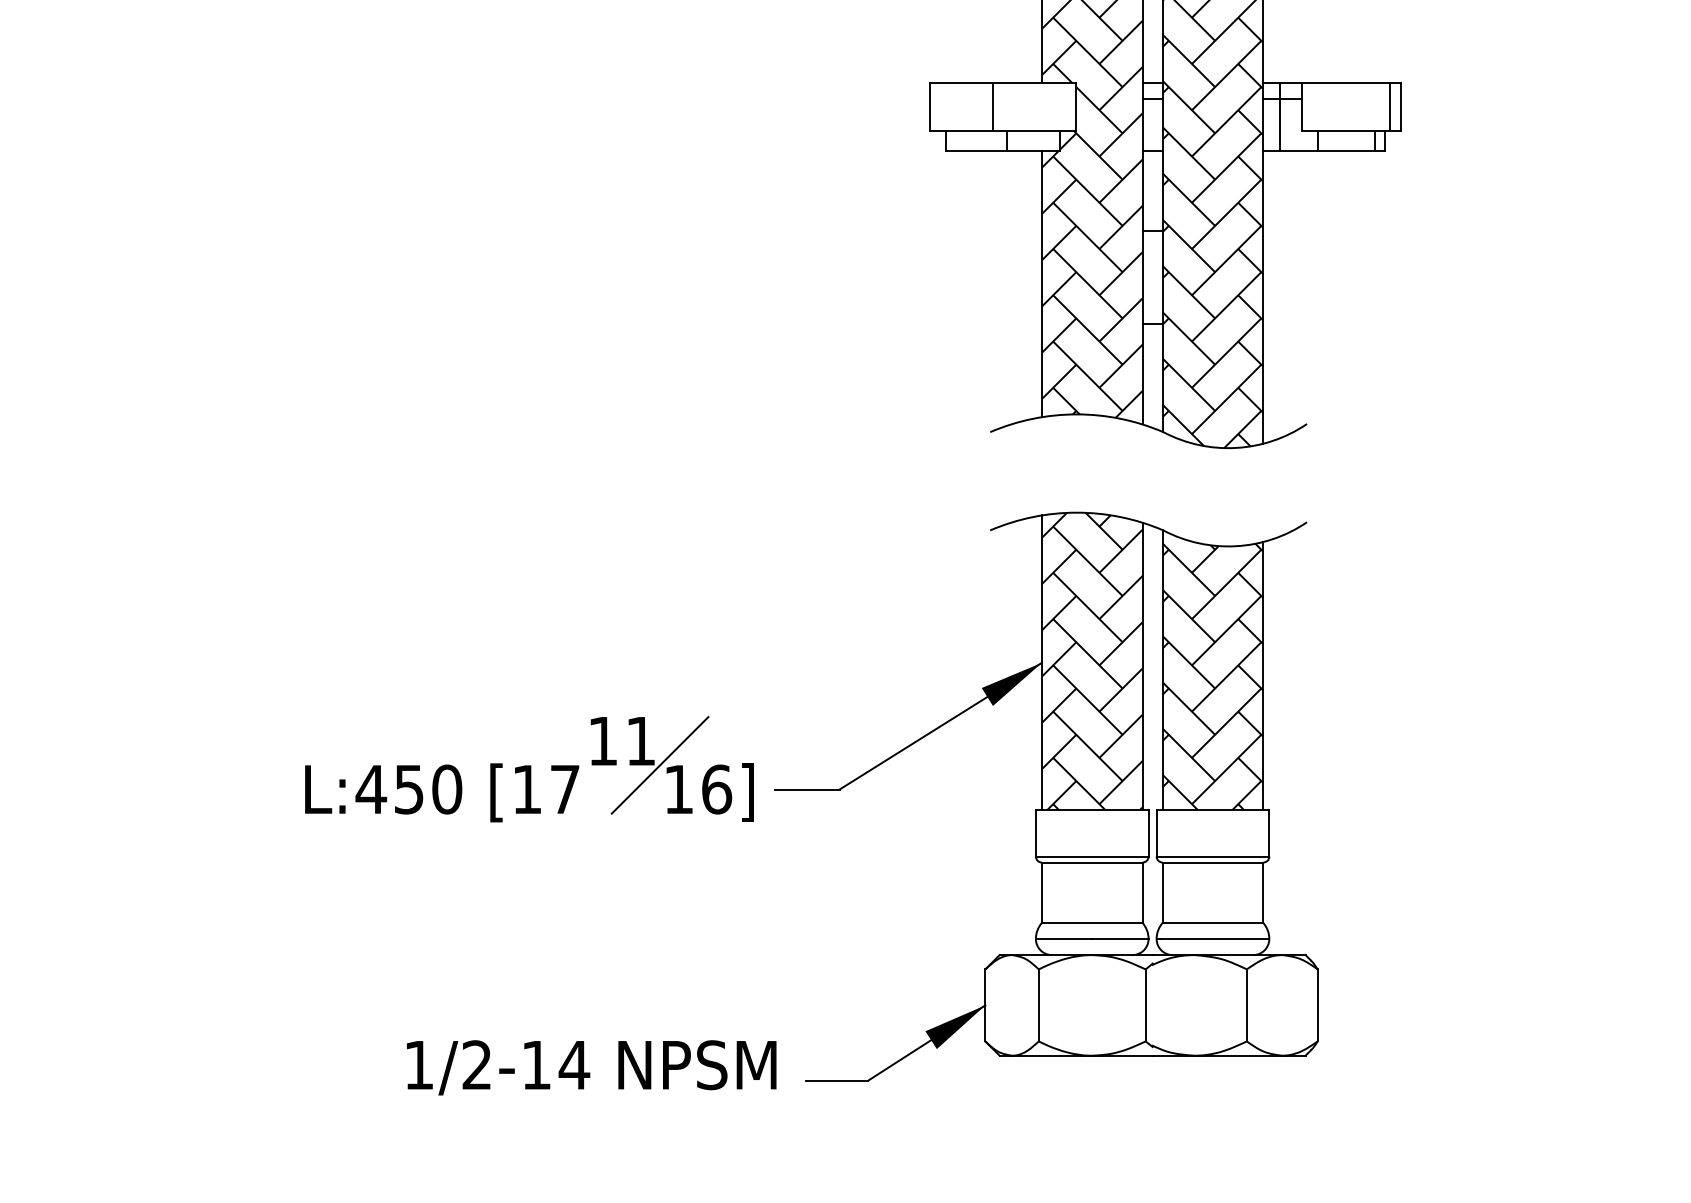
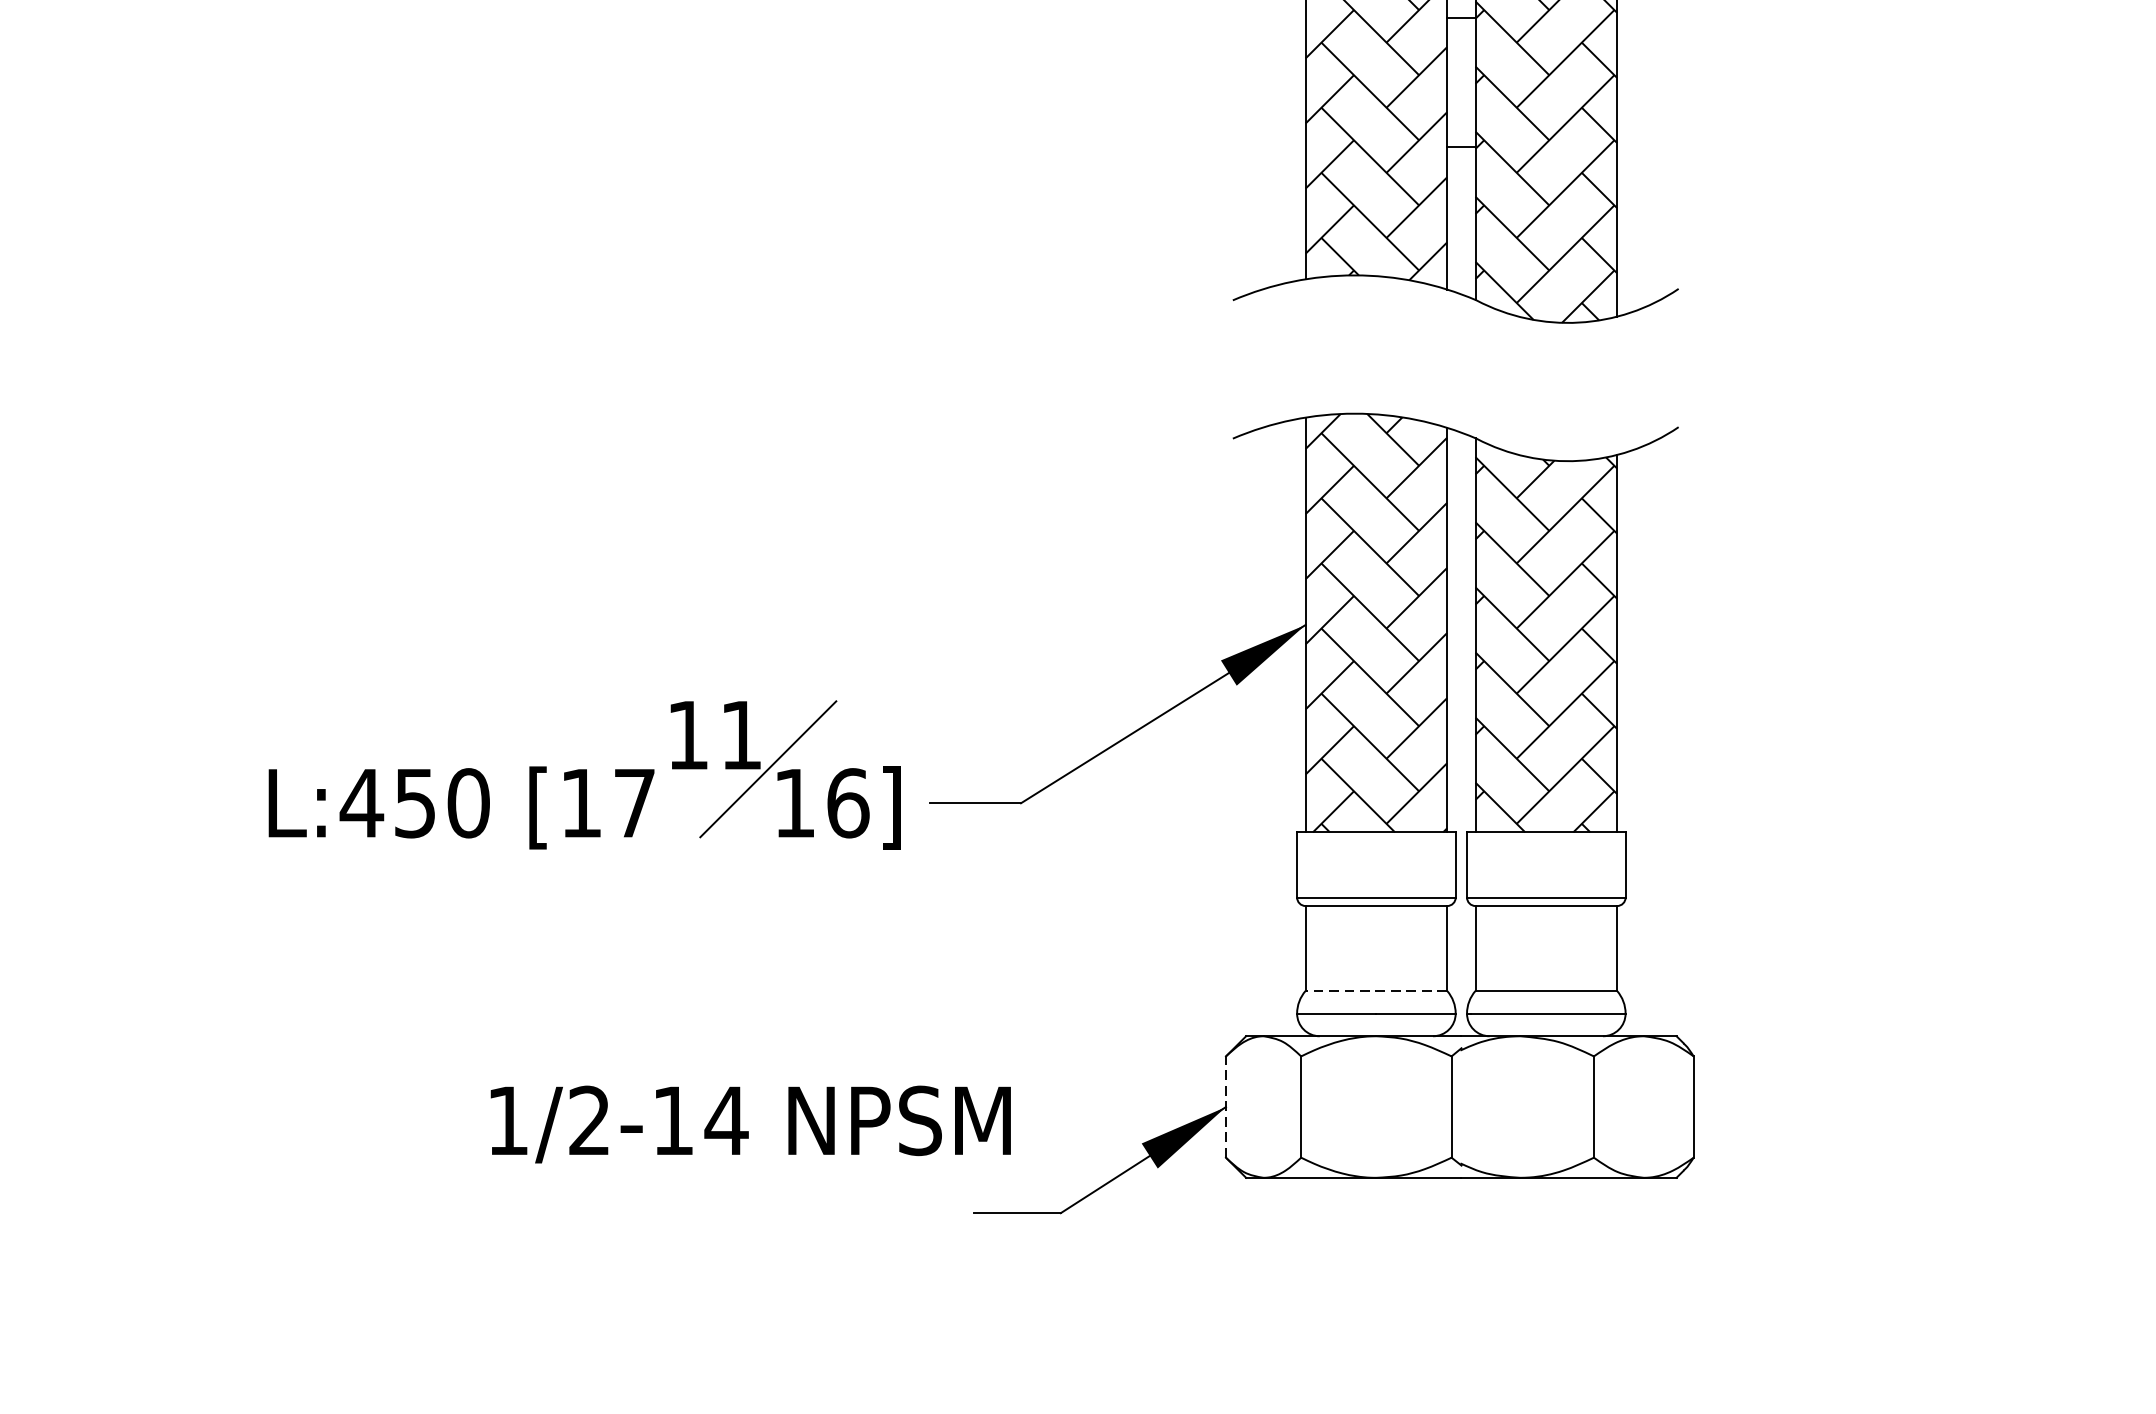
line: (1091, 922) -> (1375, 990), solid -> dashed
line: (985, 1005) -> (1226, 1107), solid -> dashed
text: (591, 1067) -> (750, 1124), moved

